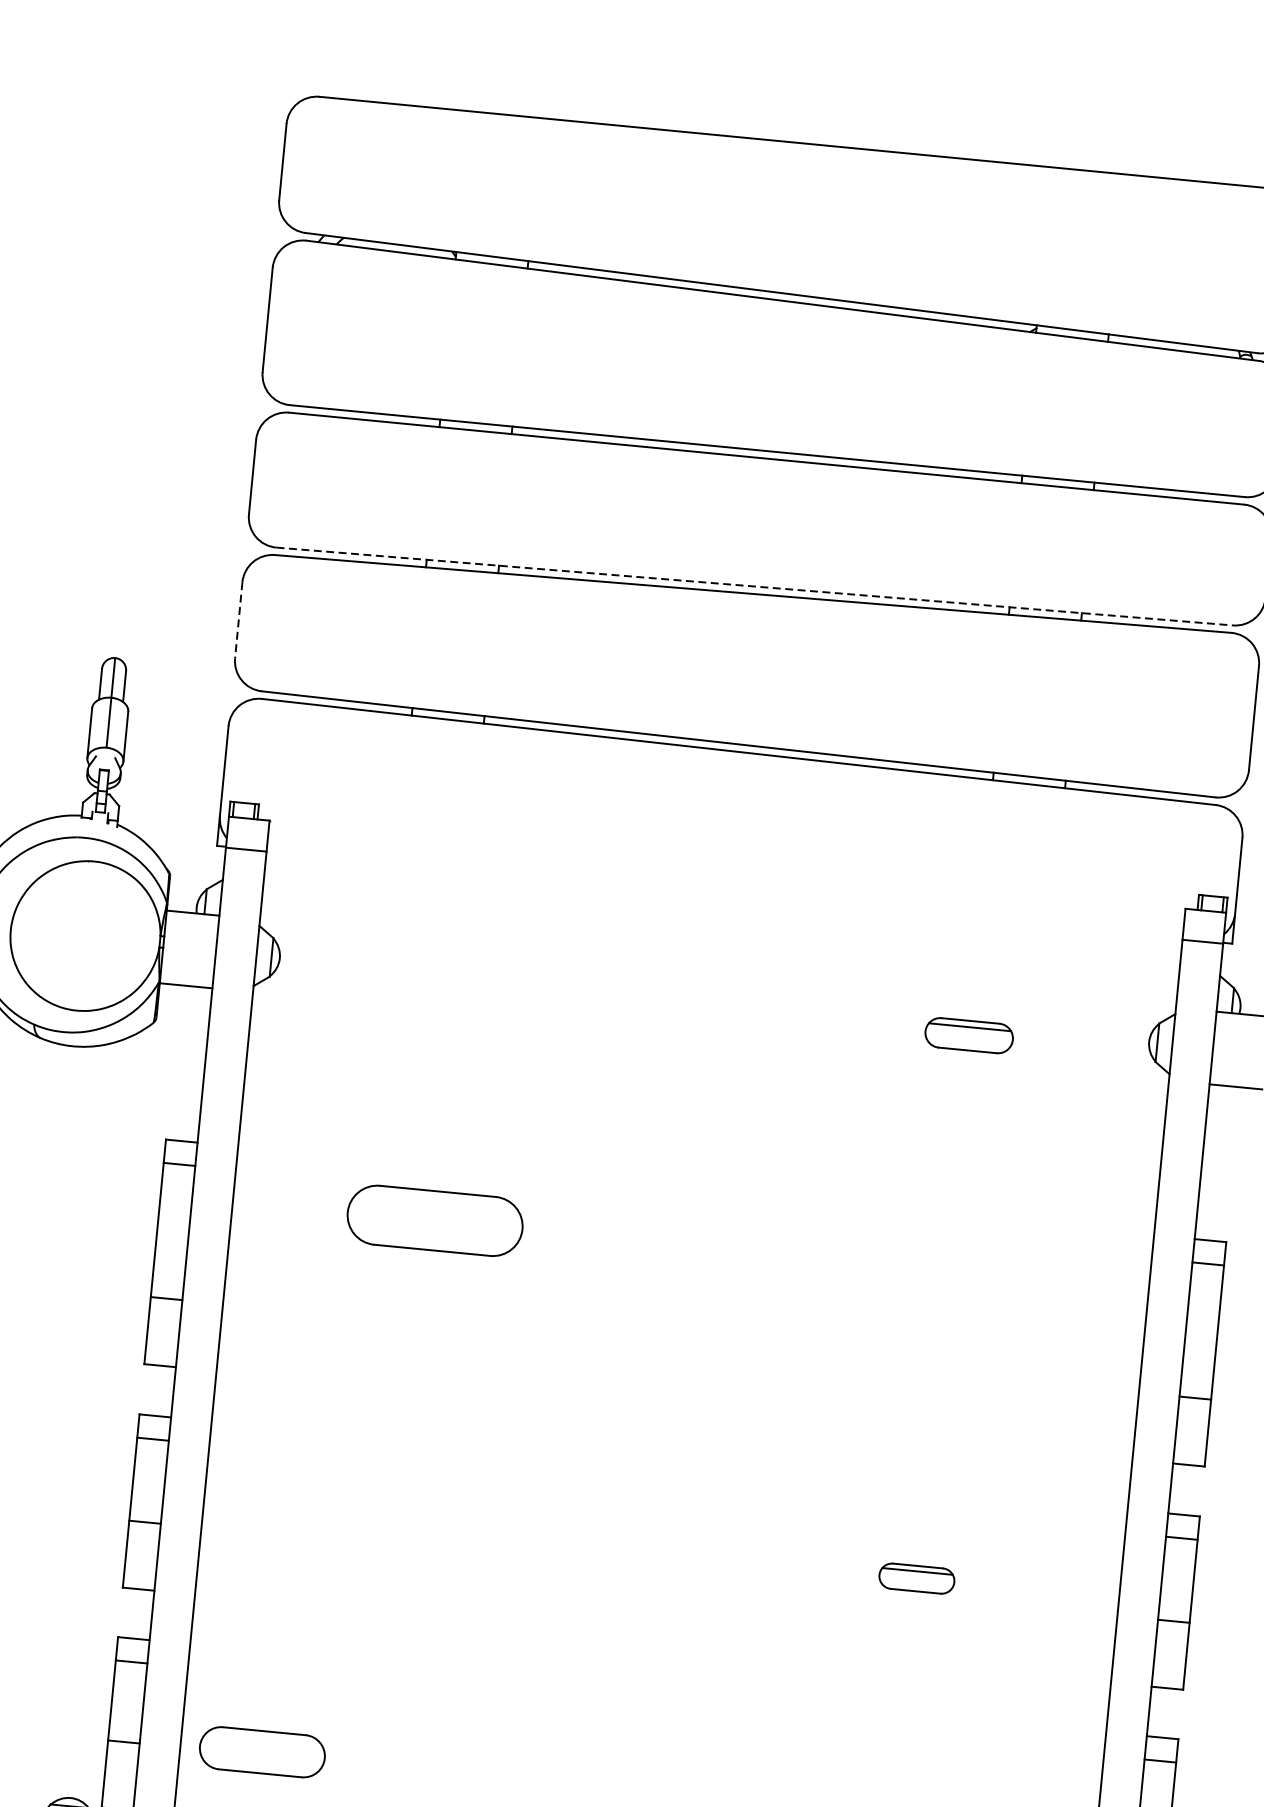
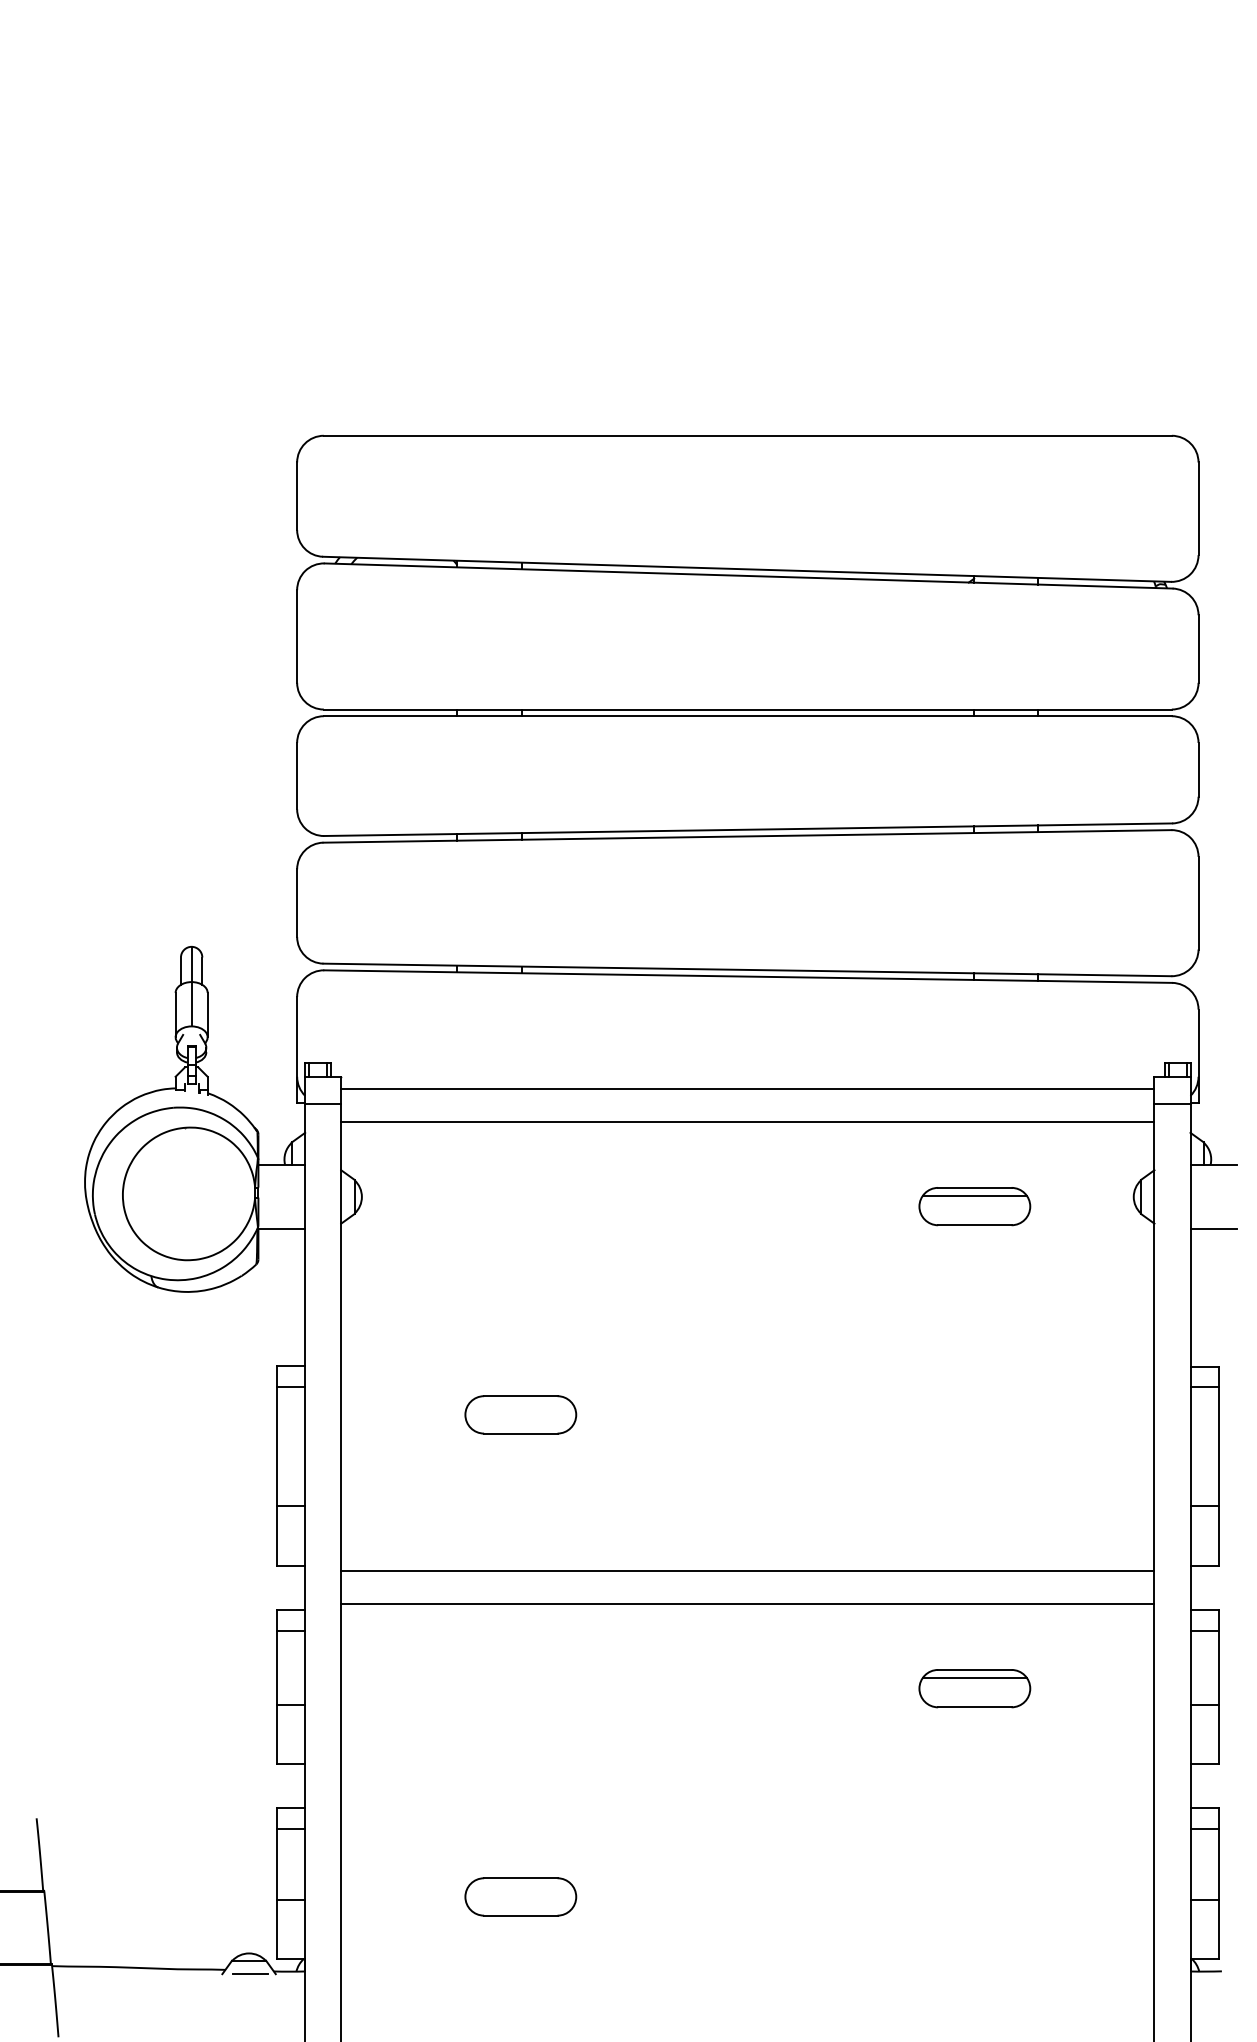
line: (755, 586) -> (748, 829), dashed -> solid
line: (239, 620) -> (297, 903), dashed -> solid
line: (725, 877) -> (747, 1088), added
line: (722, 916) -> (747, 1122), added
part: (968, 1035) -> (974, 1206), size x1.43
part: (434, 1220) -> (520, 1414), size x0.71
line: (673, 1420) -> (747, 1570), added
line: (669, 1459) -> (747, 1604), added
part: (916, 1578) -> (974, 1688), size x1.67
part: (262, 1751) -> (520, 1896), moved

